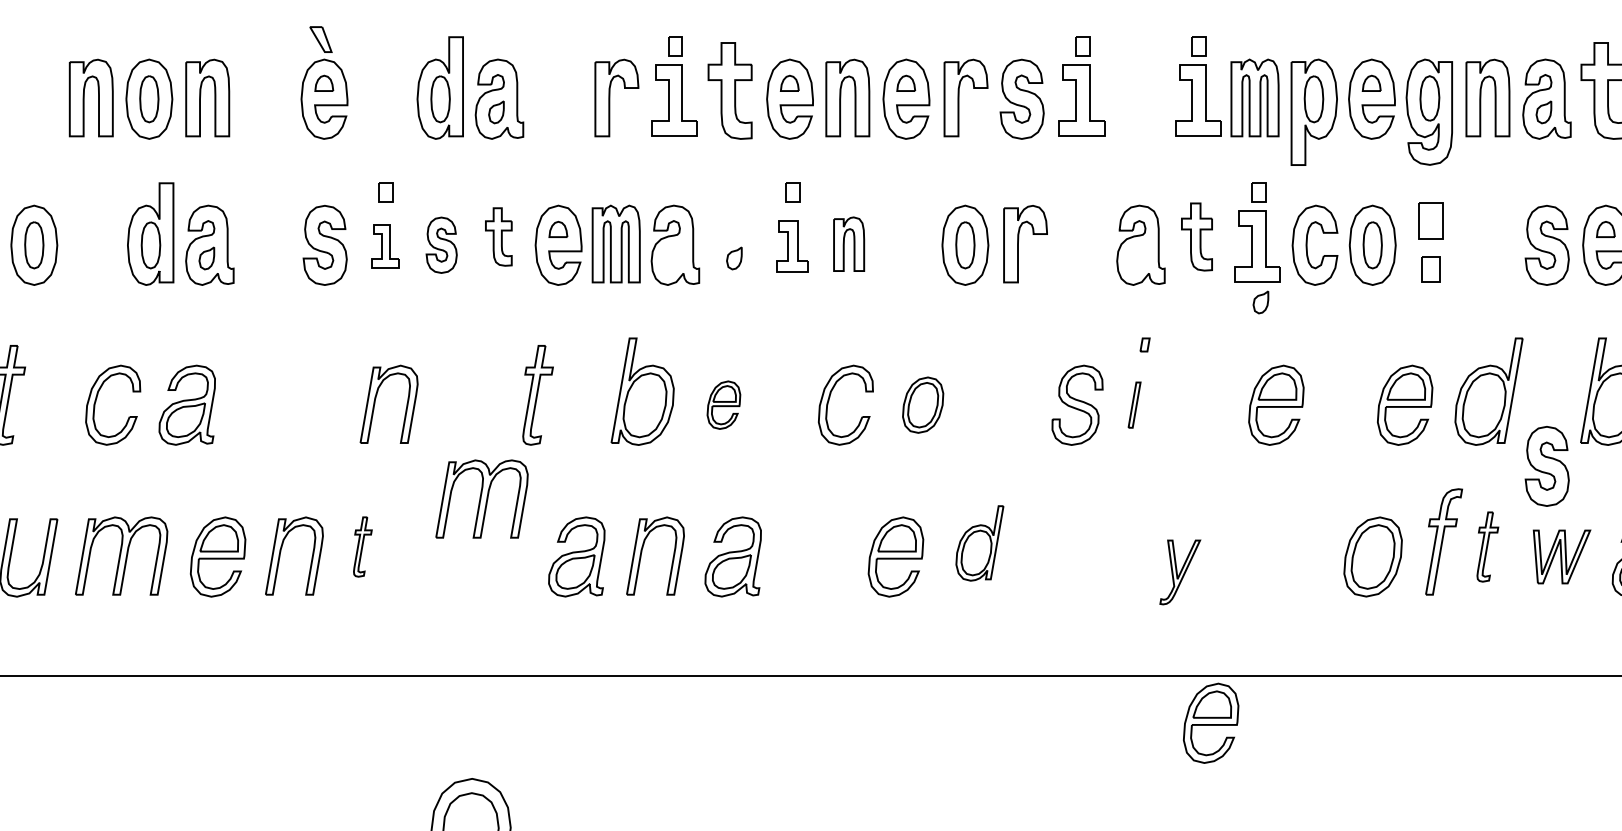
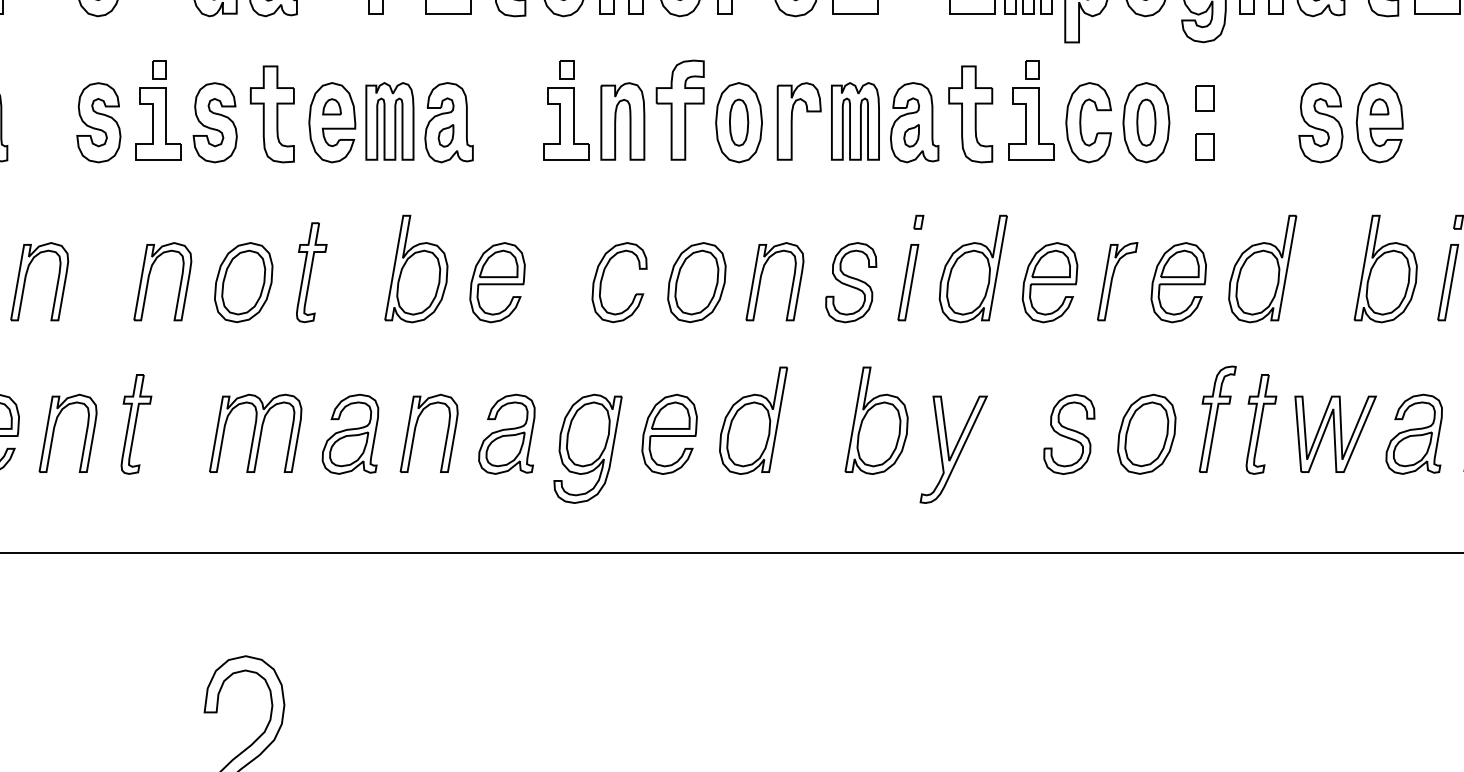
part: (1430, 220) -> (1204, 97), size x0.71
part: (906, 232) -> (680, 109), added
part: (498, 236) -> (272, 113), size x1.67
part: (1196, 236) -> (970, 113), size x1.43
part: (1081, 243) -> (855, 120), added
part: (441, 244) -> (215, 121), size x1.43
part: (848, 244) -> (622, 121), size x1.43
part: (385, 246) -> (159, 123), size x1.67
part: (792, 246) -> (566, 123), size x1.43
part: (734, 258) -> (446, 135), moved
part: (1260, 302) -> (911, 135), moved
part: (1199, 391) -> (973, 268), added
part: (988, 399) -> (762, 276), added
part: (252, 403) -> (26, 280), added
part: (1343, 403) -> (1117, 280), added
part: (469, 404) -> (243, 281), added
part: (723, 404) -> (497, 281), size x1.67
part: (922, 404) -> (696, 281), size x1.43
part: (1134, 404) -> (908, 281), size x1.67
part: (1546, 466) -> (1320, 343), removed
part: (481, 498) -> (255, 432), moved
part: (979, 543) -> (753, 420), size x1.43
part: (1102, 543) -> (876, 420), added
part: (362, 546) -> (136, 423), size x1.67
part: (1487, 546) -> (1261, 423), size x1.43
part: (1295, 556) -> (1069, 433), added
part: (1561, 556) -> (1335, 433), size x1.43
part: (813, 571) -> (587, 448), added
part: (1180, 572) -> (954, 449), size x1.67
part: (1211, 722) -> (985, 599), removed

